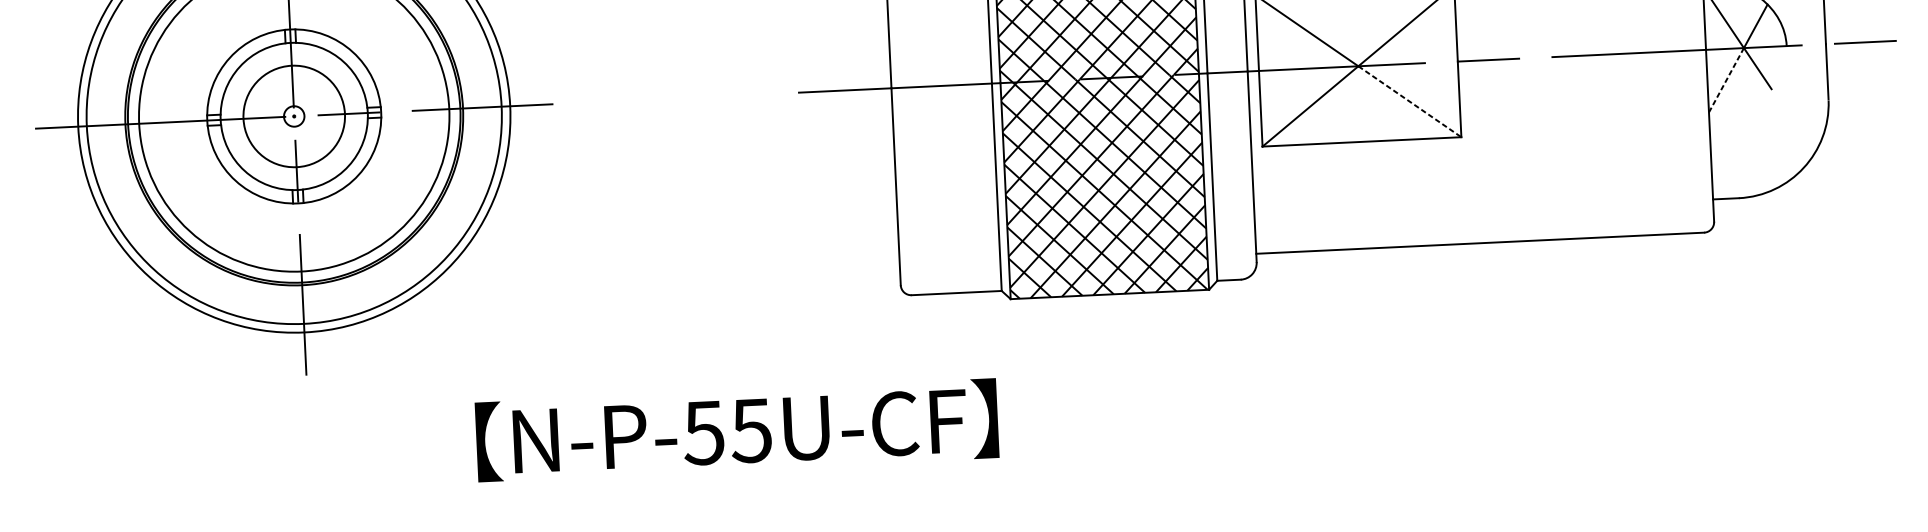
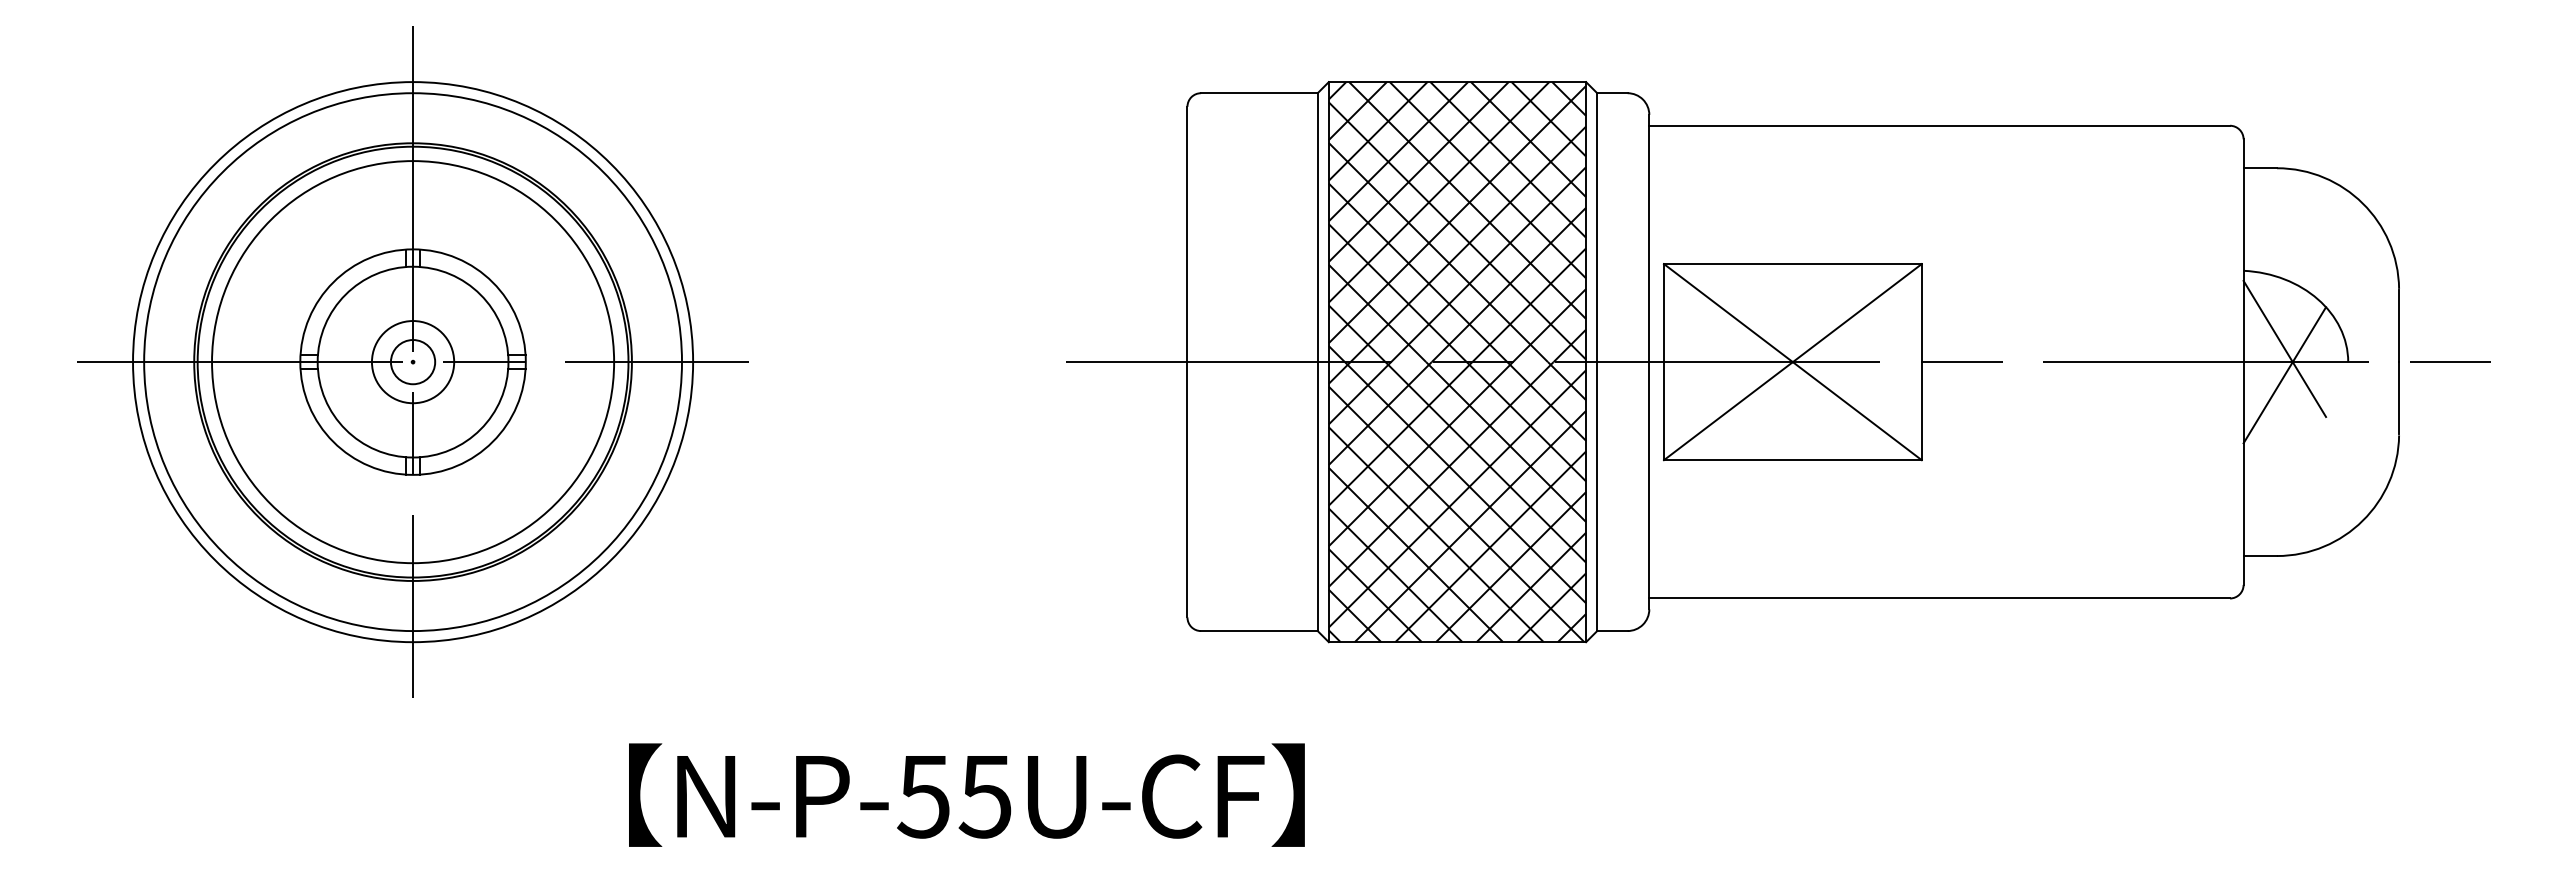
line: (1726, 80) -> (2268, 402), dashed -> solid
line: (1410, 102) -> (1857, 411), dashed -> solid
circle: (293, 116) -> (412, 362), size x0.62
circle: (293, 116) -> (412, 362), size x1.67

